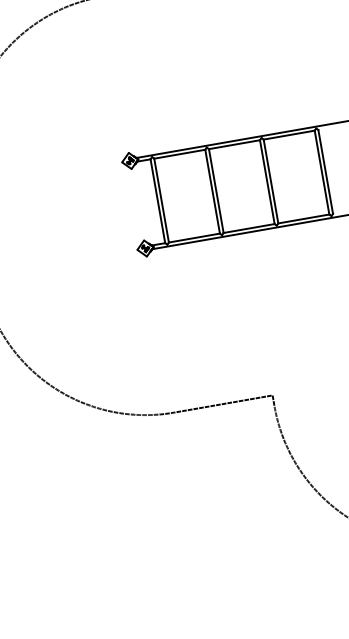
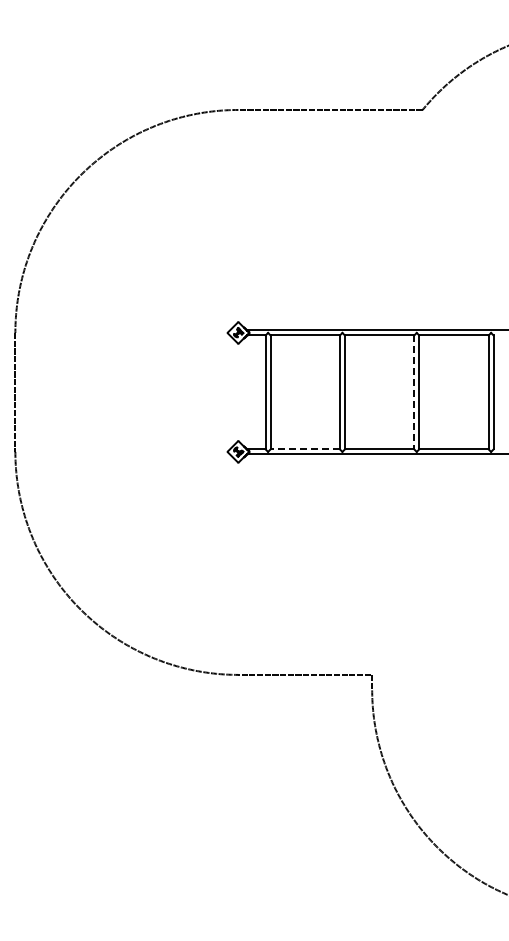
line: (267, 182) -> (414, 392), solid -> dashed
line: (194, 238) -> (305, 449), solid -> dashed

